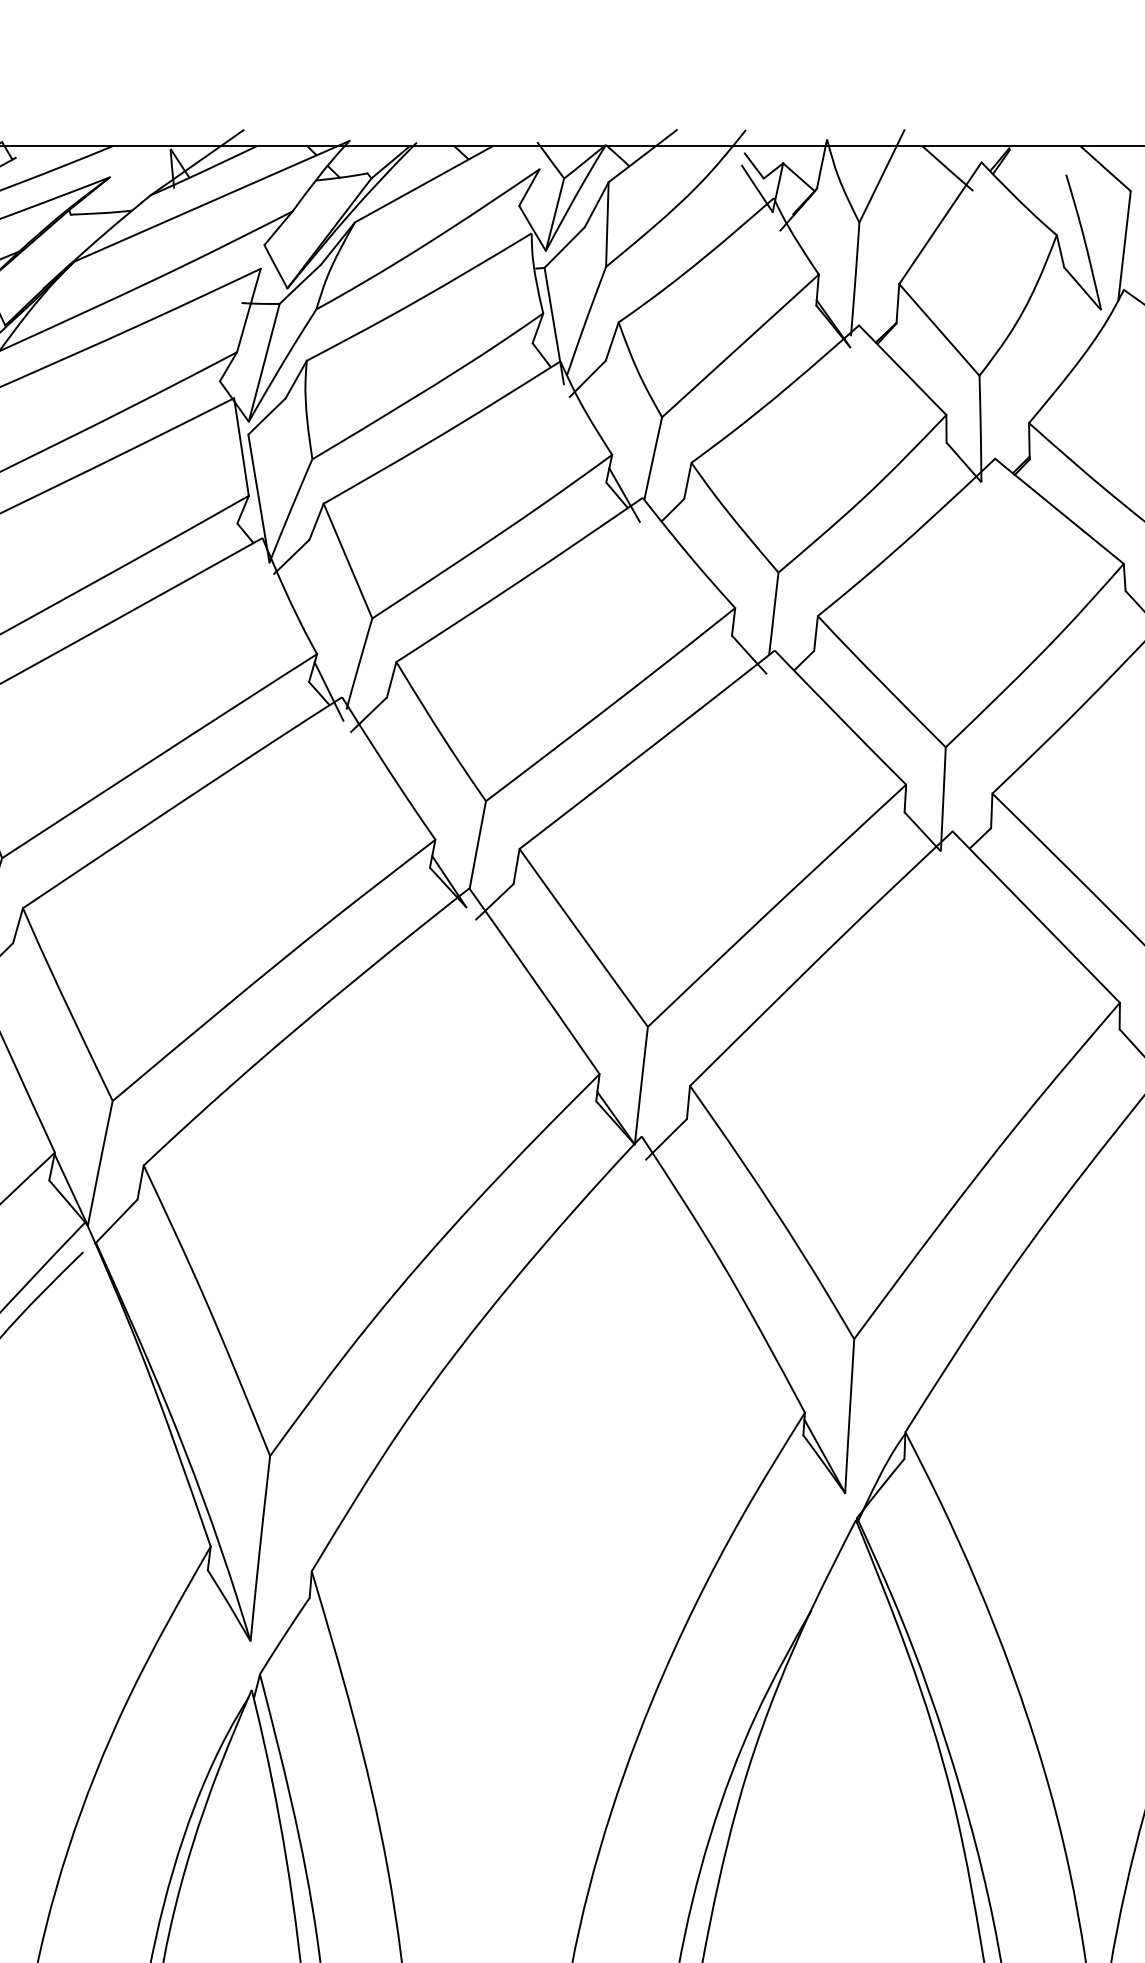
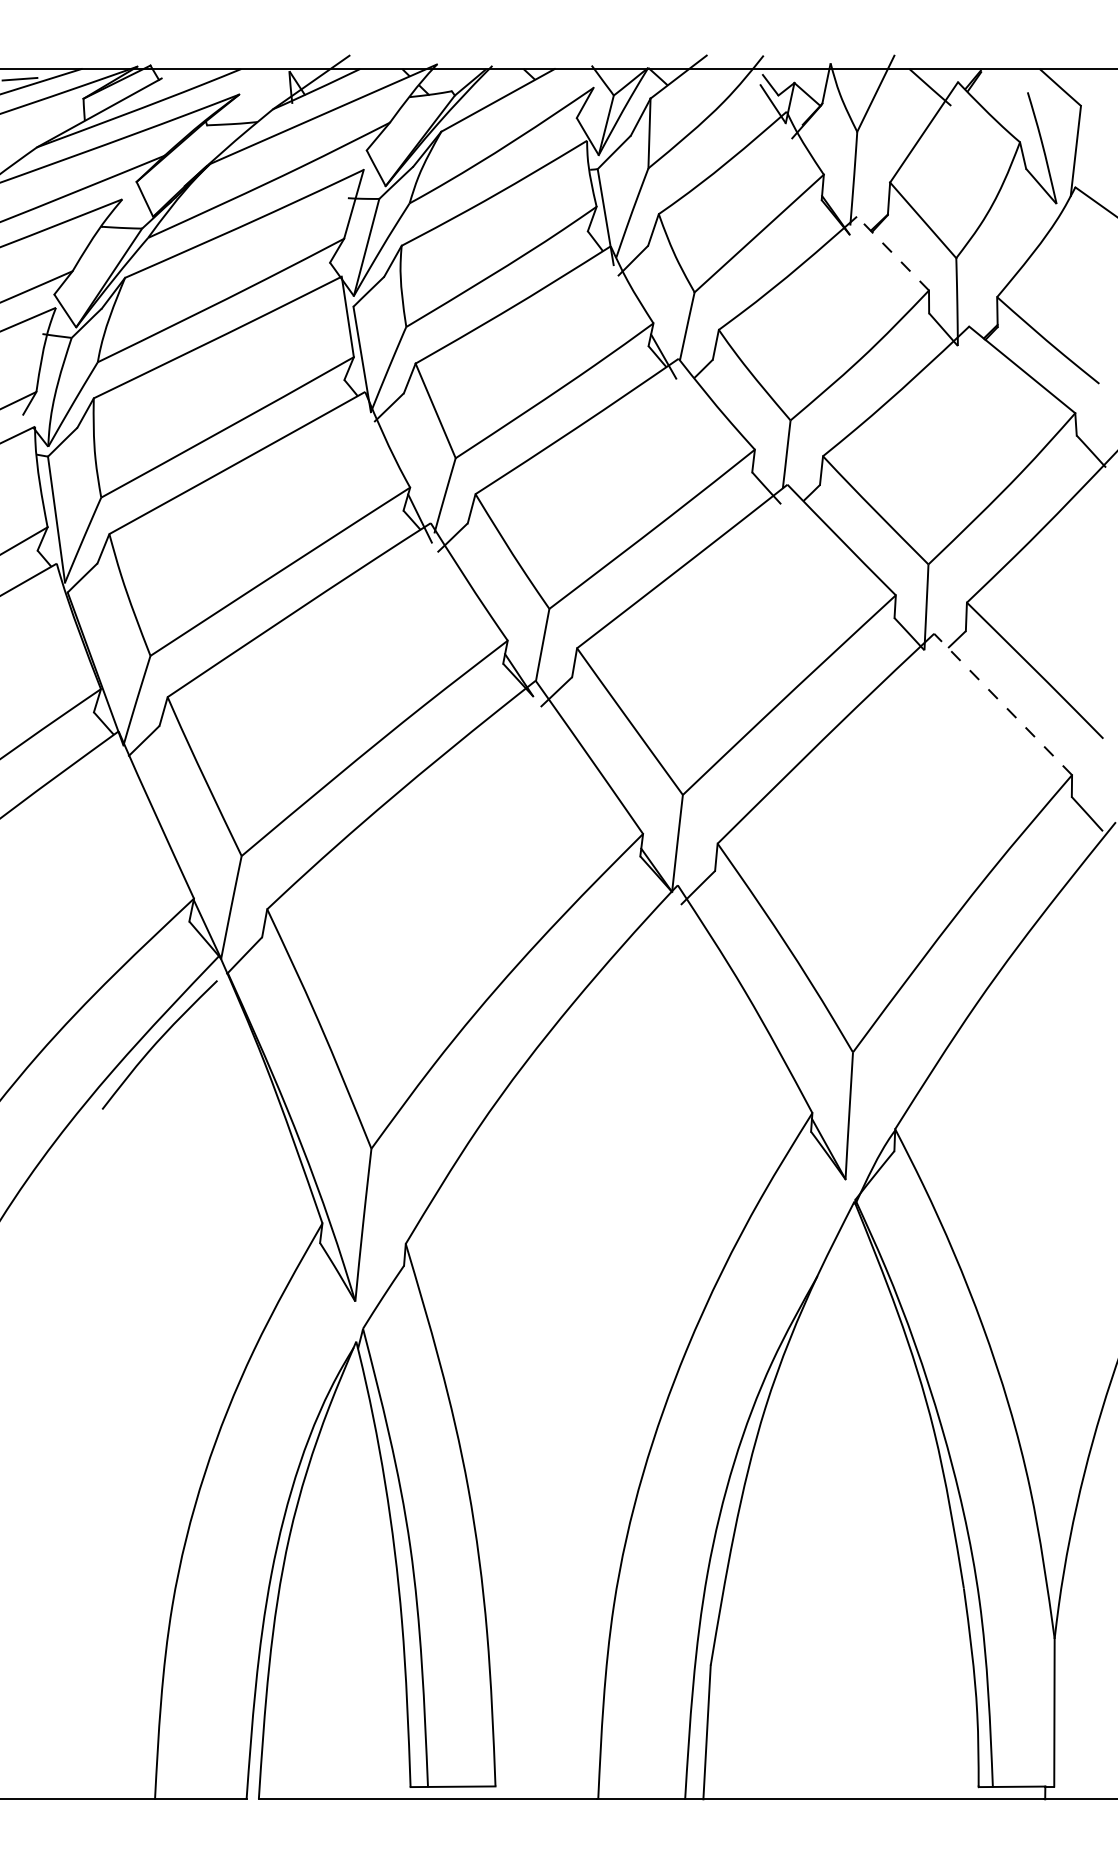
line: (903, 370) -> (893, 253), solid -> dashed
line: (1036, 917) -> (1003, 704), solid -> dashed

